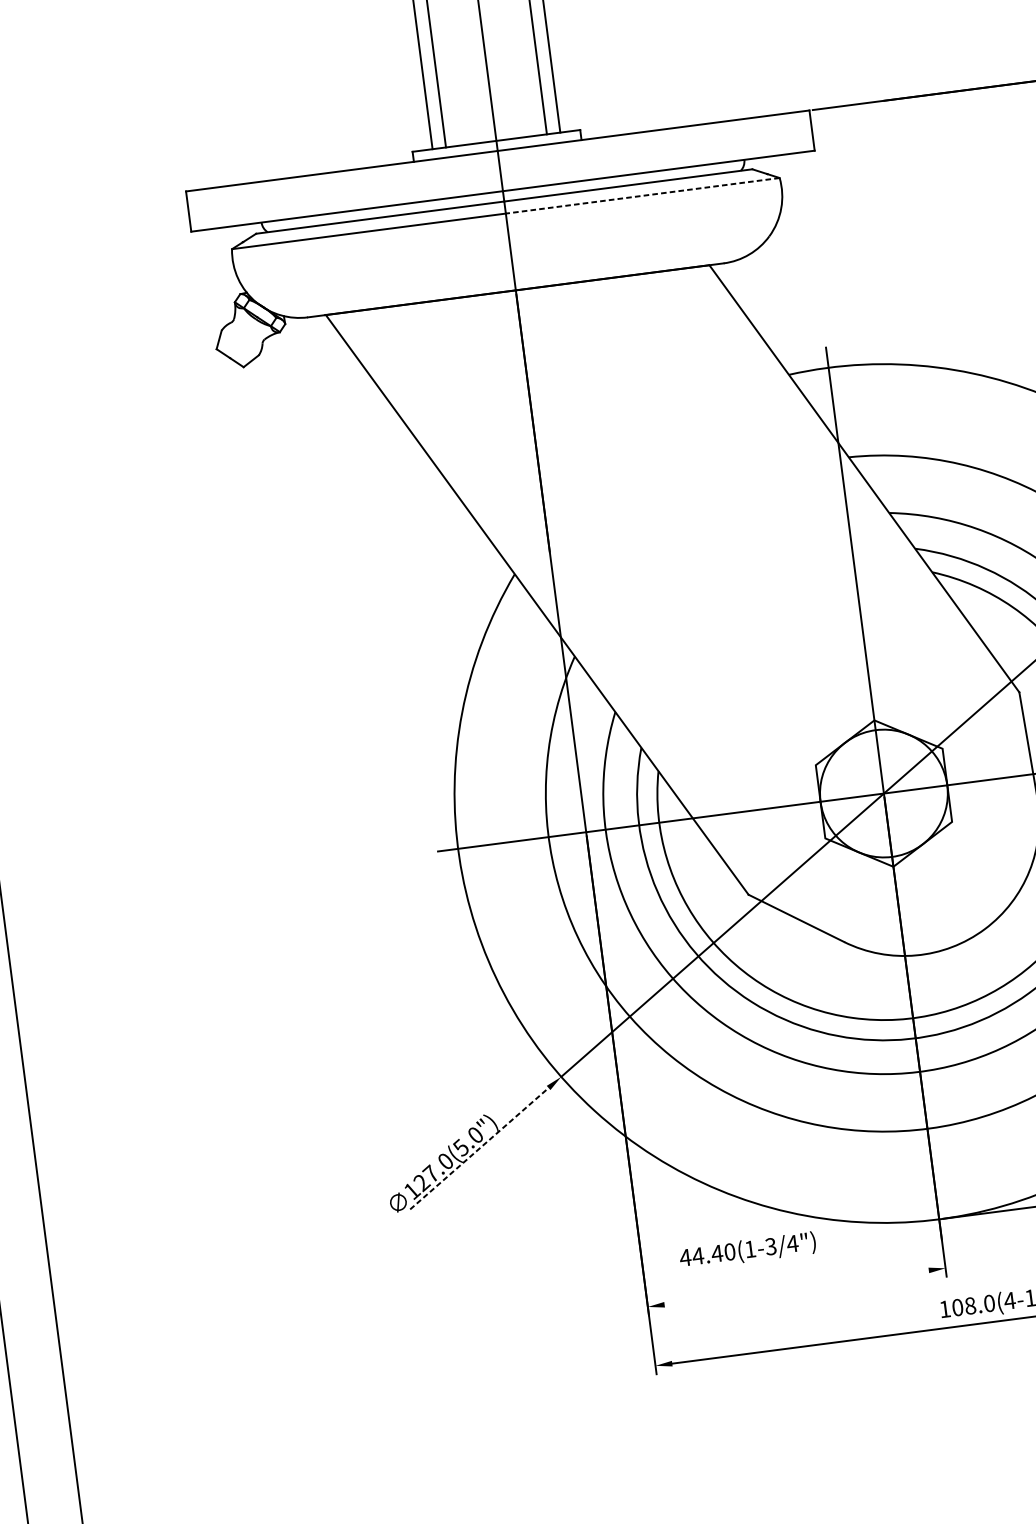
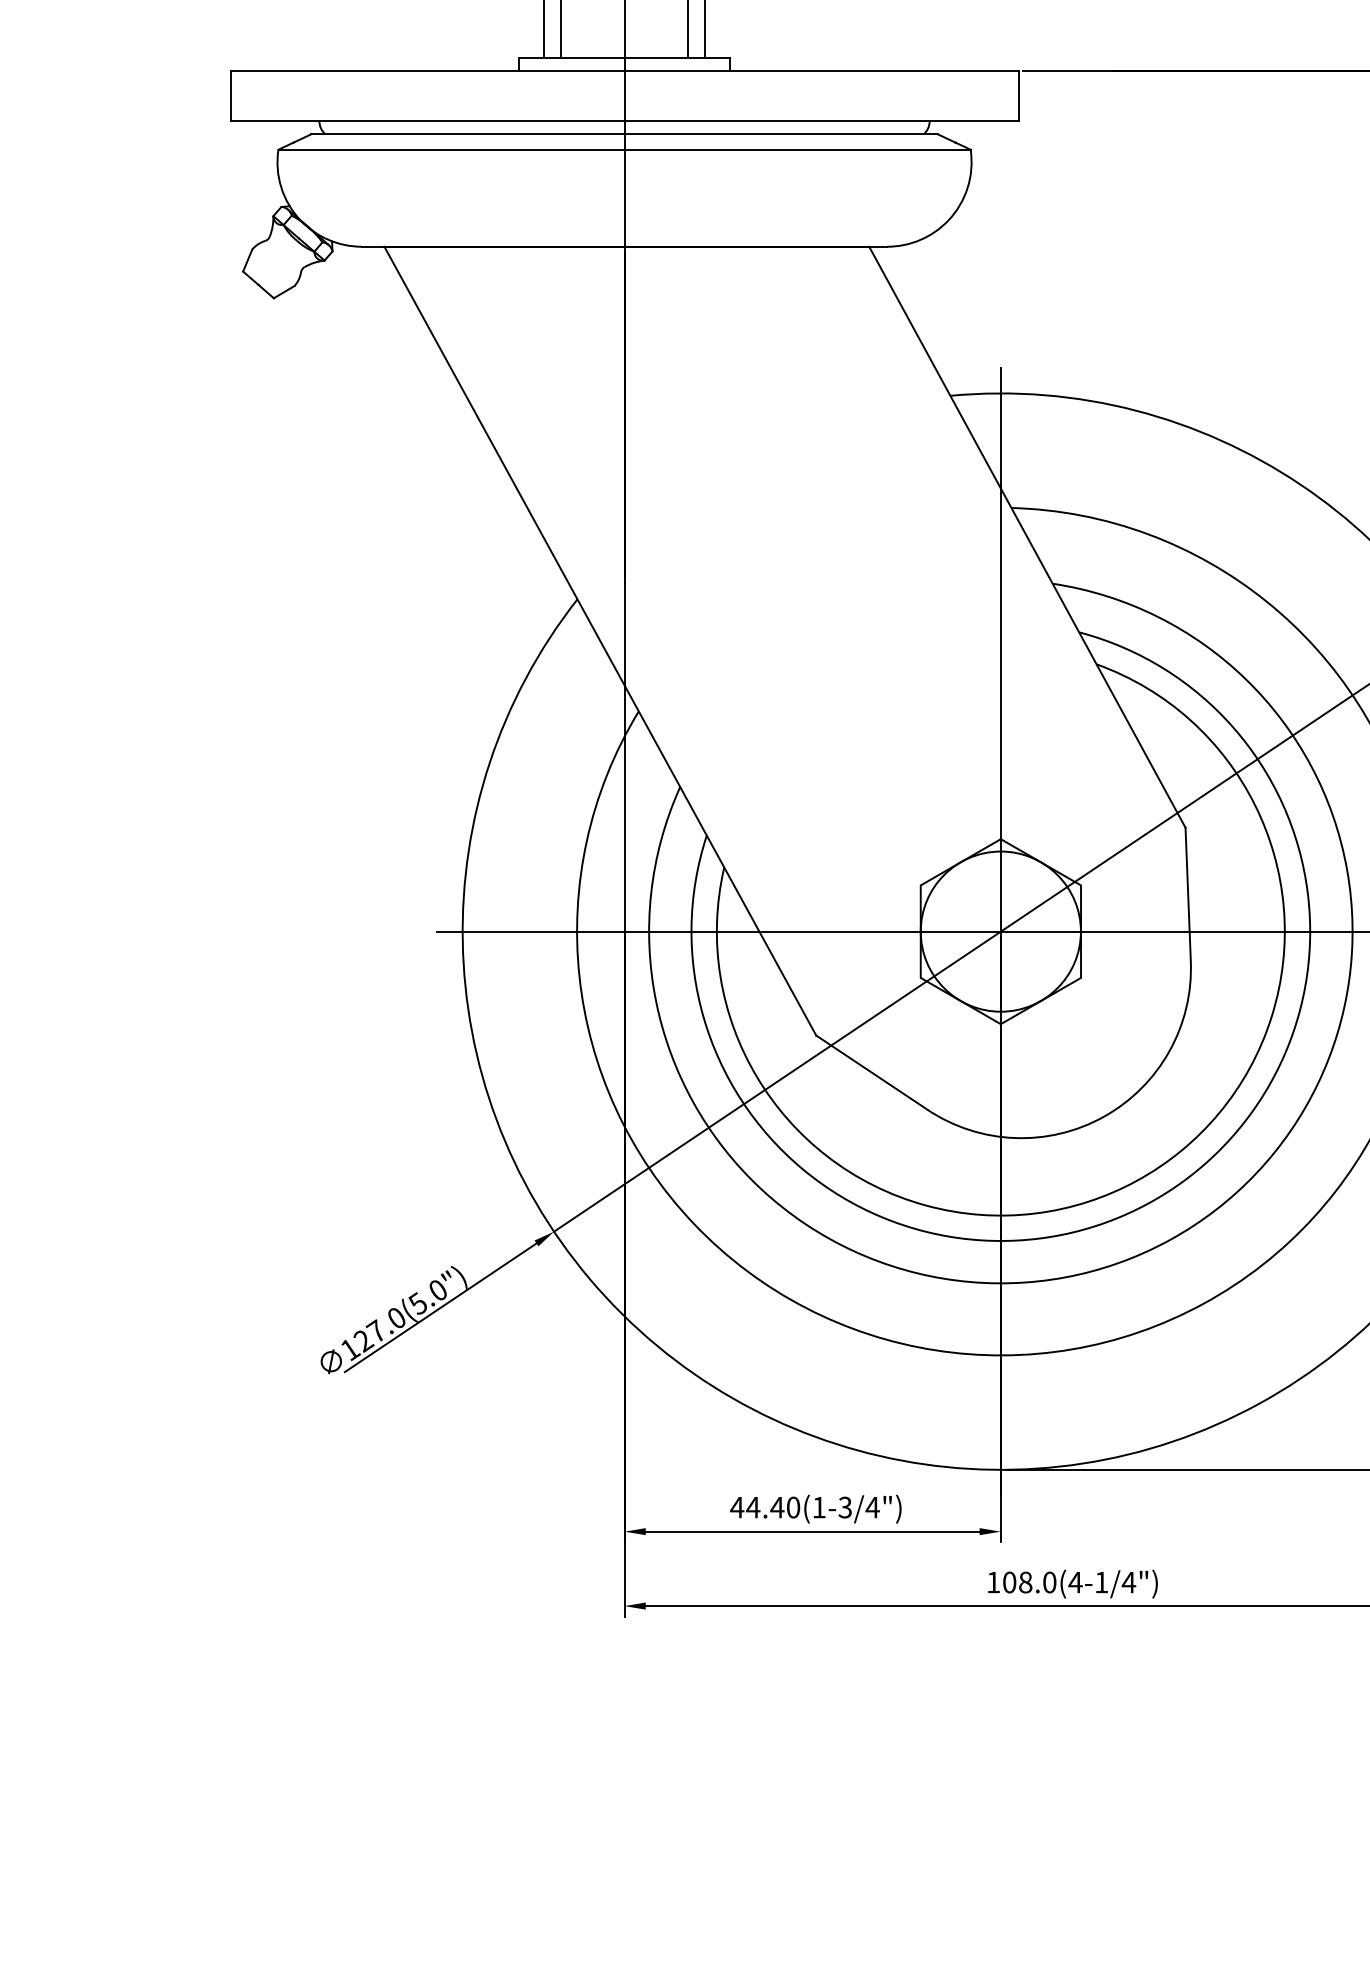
line: (642, 195) -> (797, 149), dashed -> solid
line: (480, 1148) -> (441, 1307), dashed -> solid
text: (747, 1250) -> (815, 1508), moved
line: (796, 1287) -> (812, 1531), added

